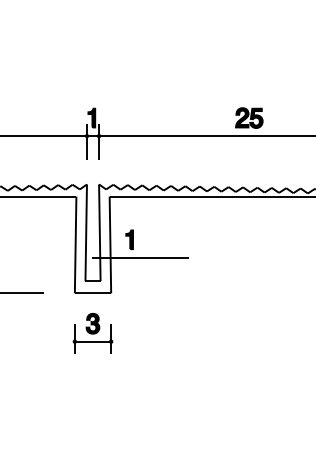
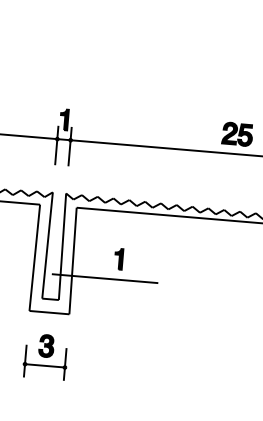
part: (129, 239) -> (118, 258), moved

